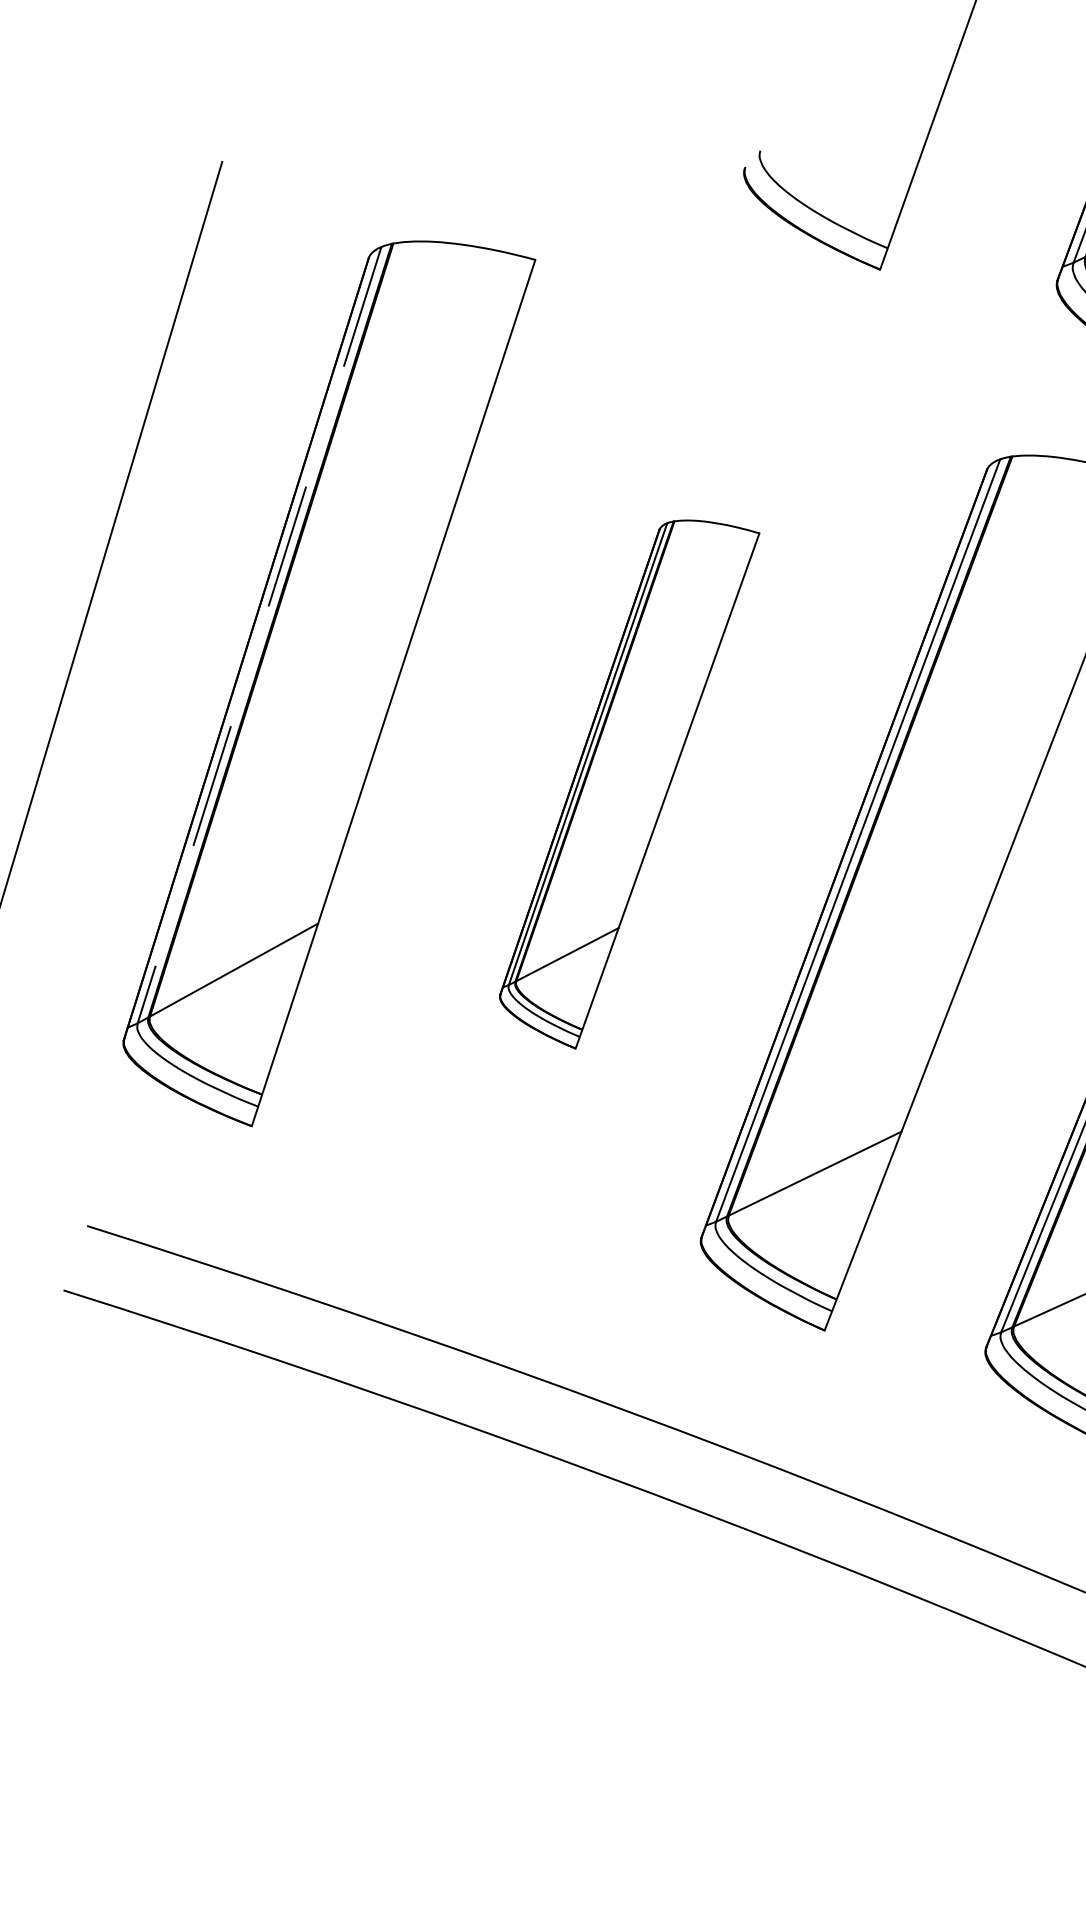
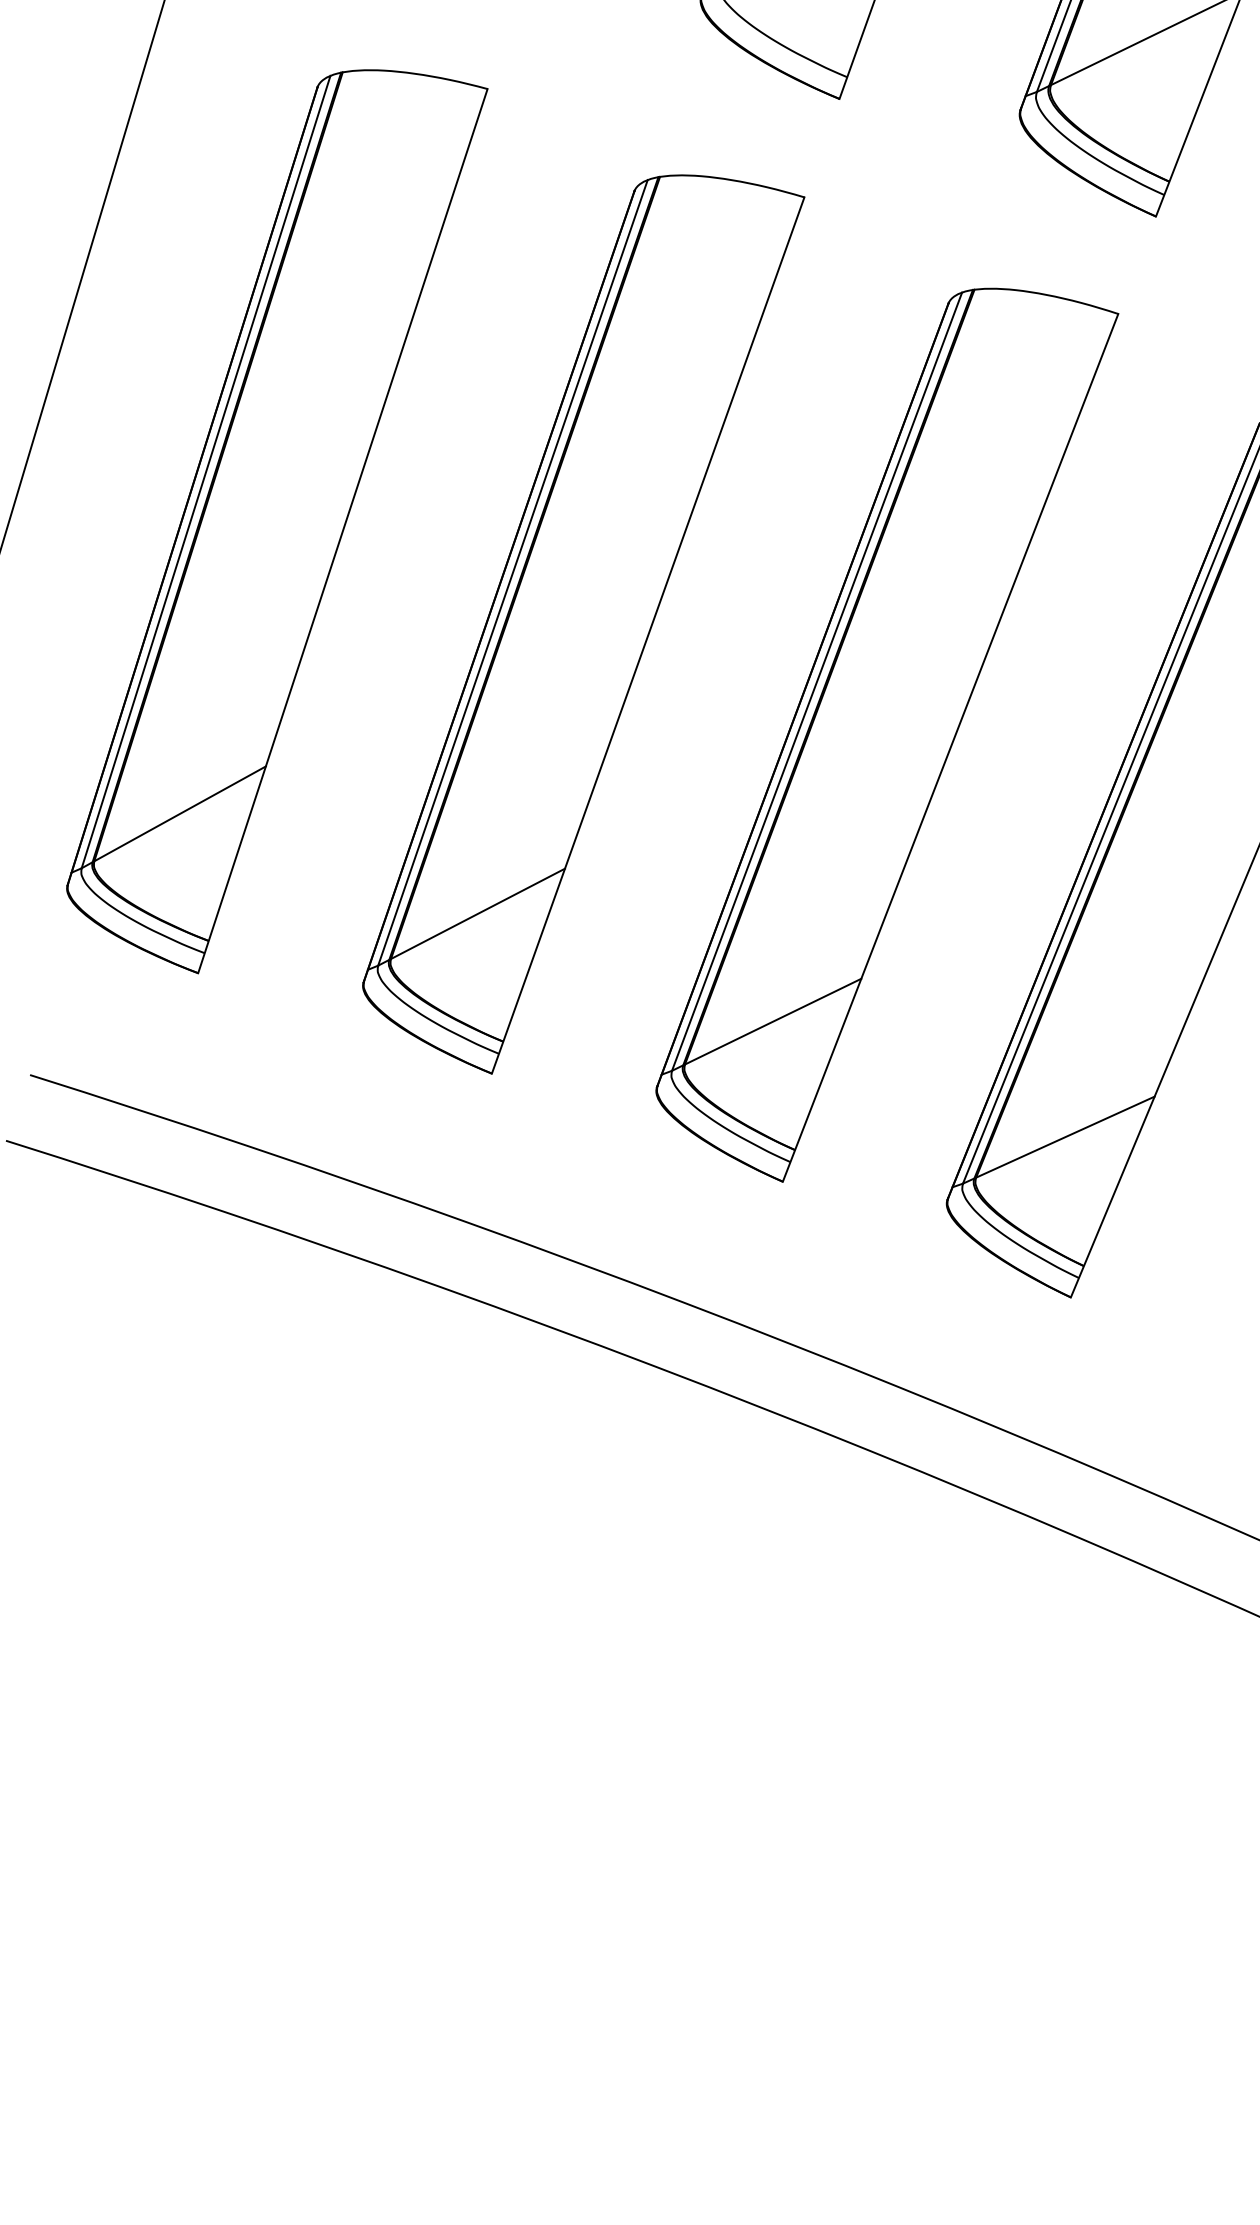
line: (258, 635) -> (205, 472), dashed -> solid
part: (629, 784) -> (583, 624), size x1.67

